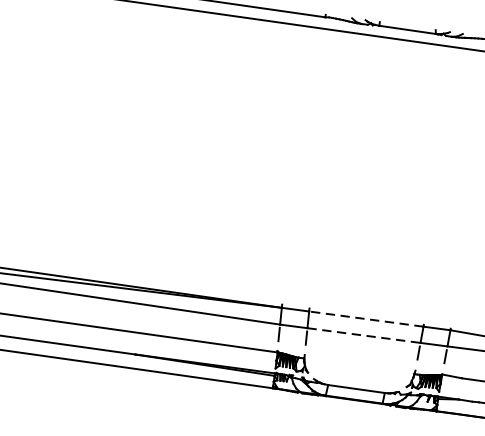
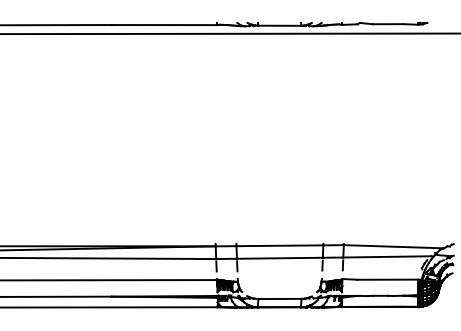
line: (365, 318) -> (279, 245), dashed -> solid
line: (363, 335) -> (279, 258), dashed -> solid

